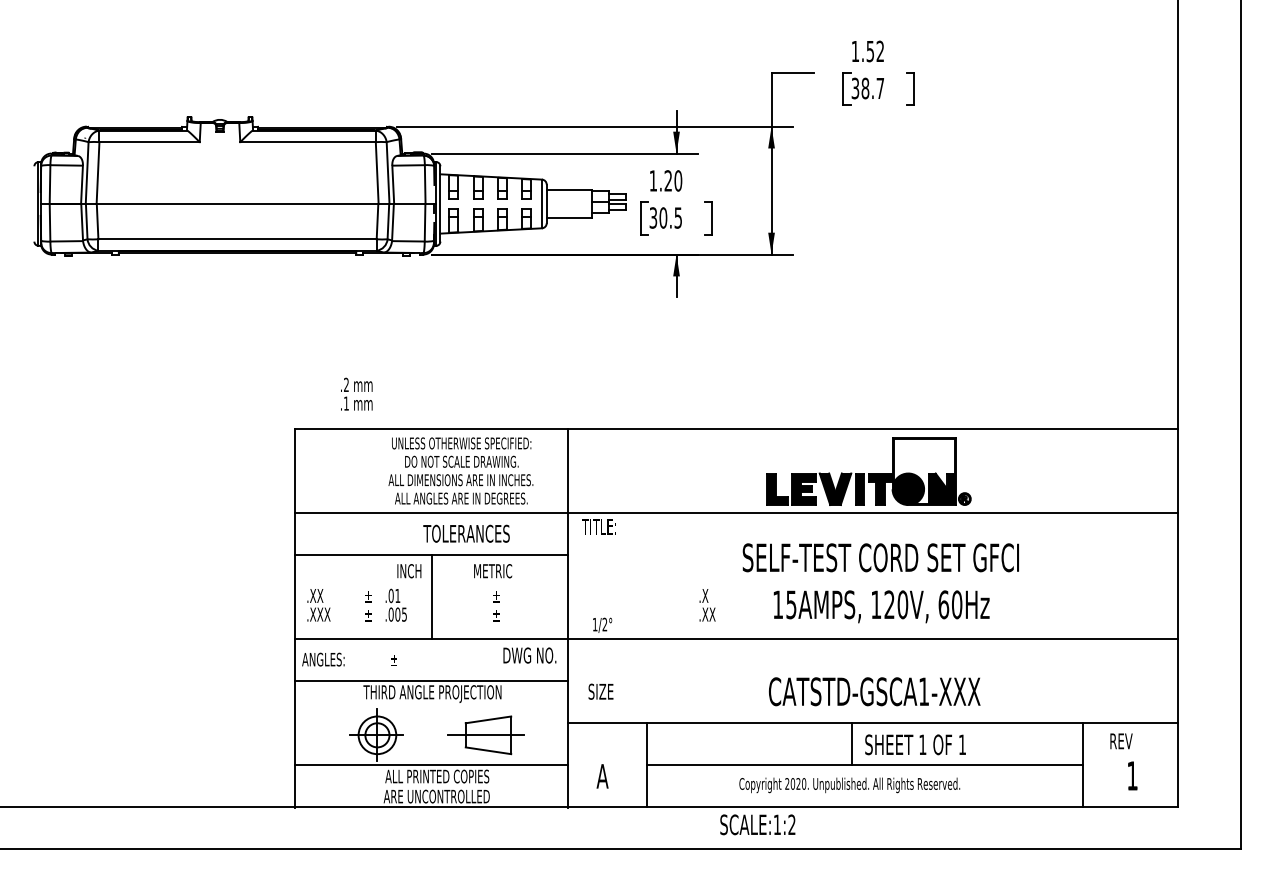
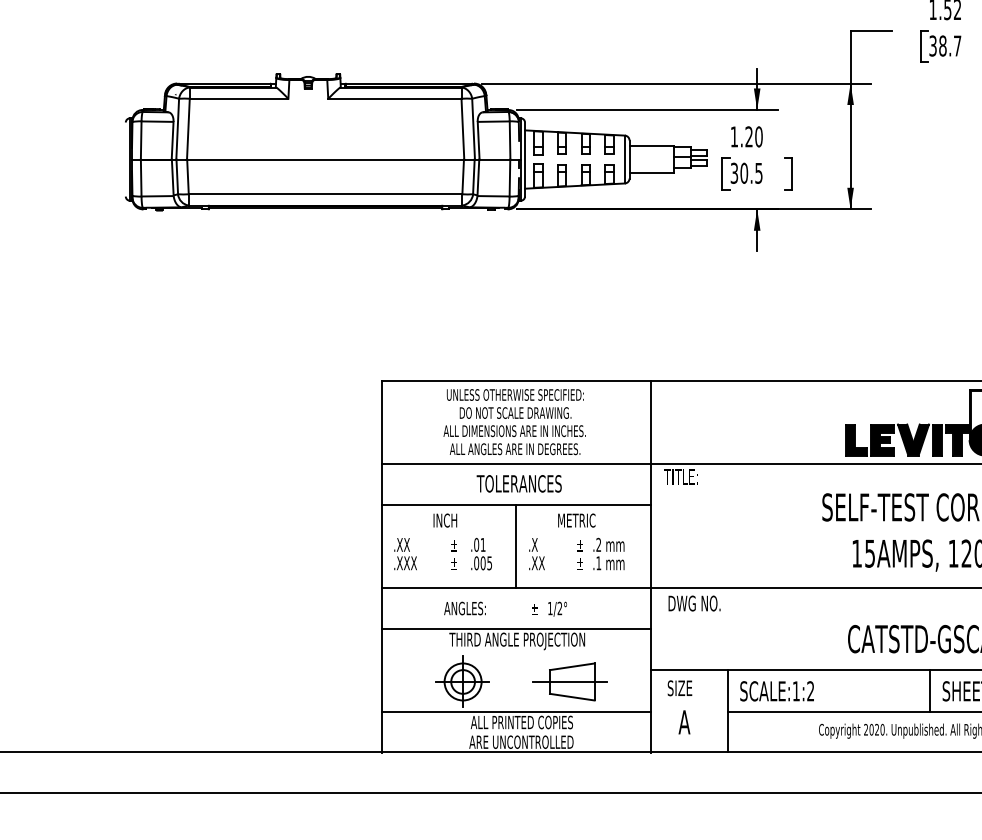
text: (356, 393) -> (608, 553), moved
text: (460, 470) -> (514, 421), moved
text: (466, 533) -> (519, 483), moved
text: (409, 571) -> (445, 520), moved
text: (707, 605) -> (536, 554), moved
text: (602, 624) -> (557, 608), moved
text: (529, 655) -> (694, 603), moved
text: (349, 659) -> (490, 608), moved
text: (600, 691) -> (679, 688), moved
text: (757, 824) -> (776, 690), moved

